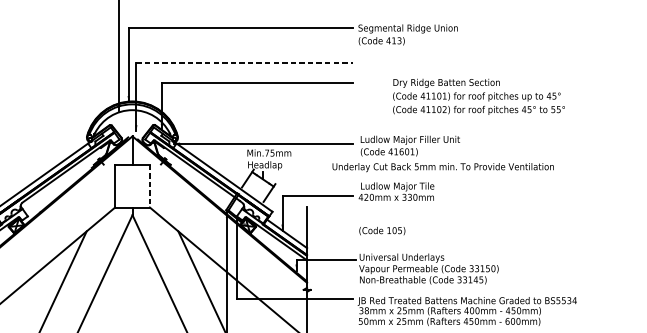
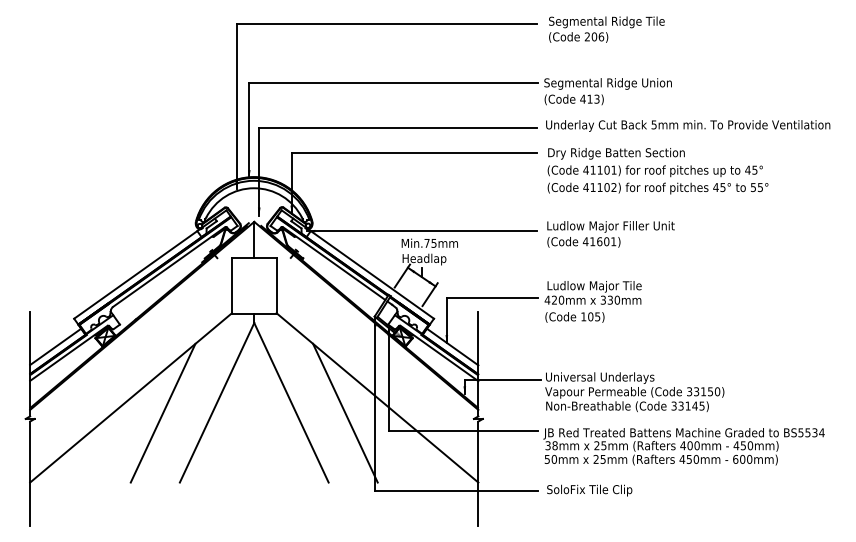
line: (244, 62) -> (398, 127), dashed -> solid
text: (478, 97) -> (657, 171), moved
text: (443, 167) -> (688, 125), moved
line: (149, 185) -> (276, 285), dashed -> solid
text: (381, 231) -> (574, 317), moved

